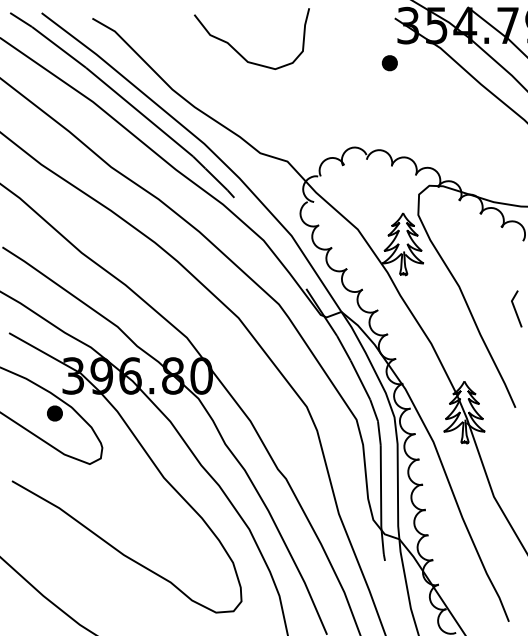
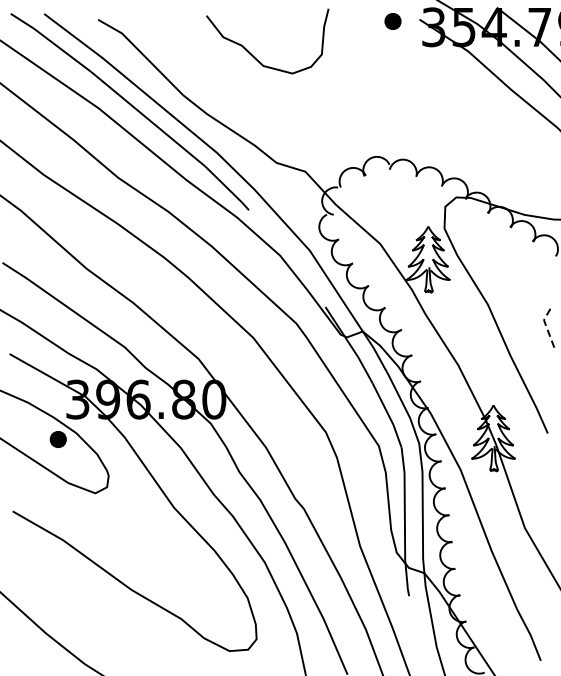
part: (389, 63) -> (392, 21), moved
line: (514, 308) -> (546, 327), solid -> dashed

